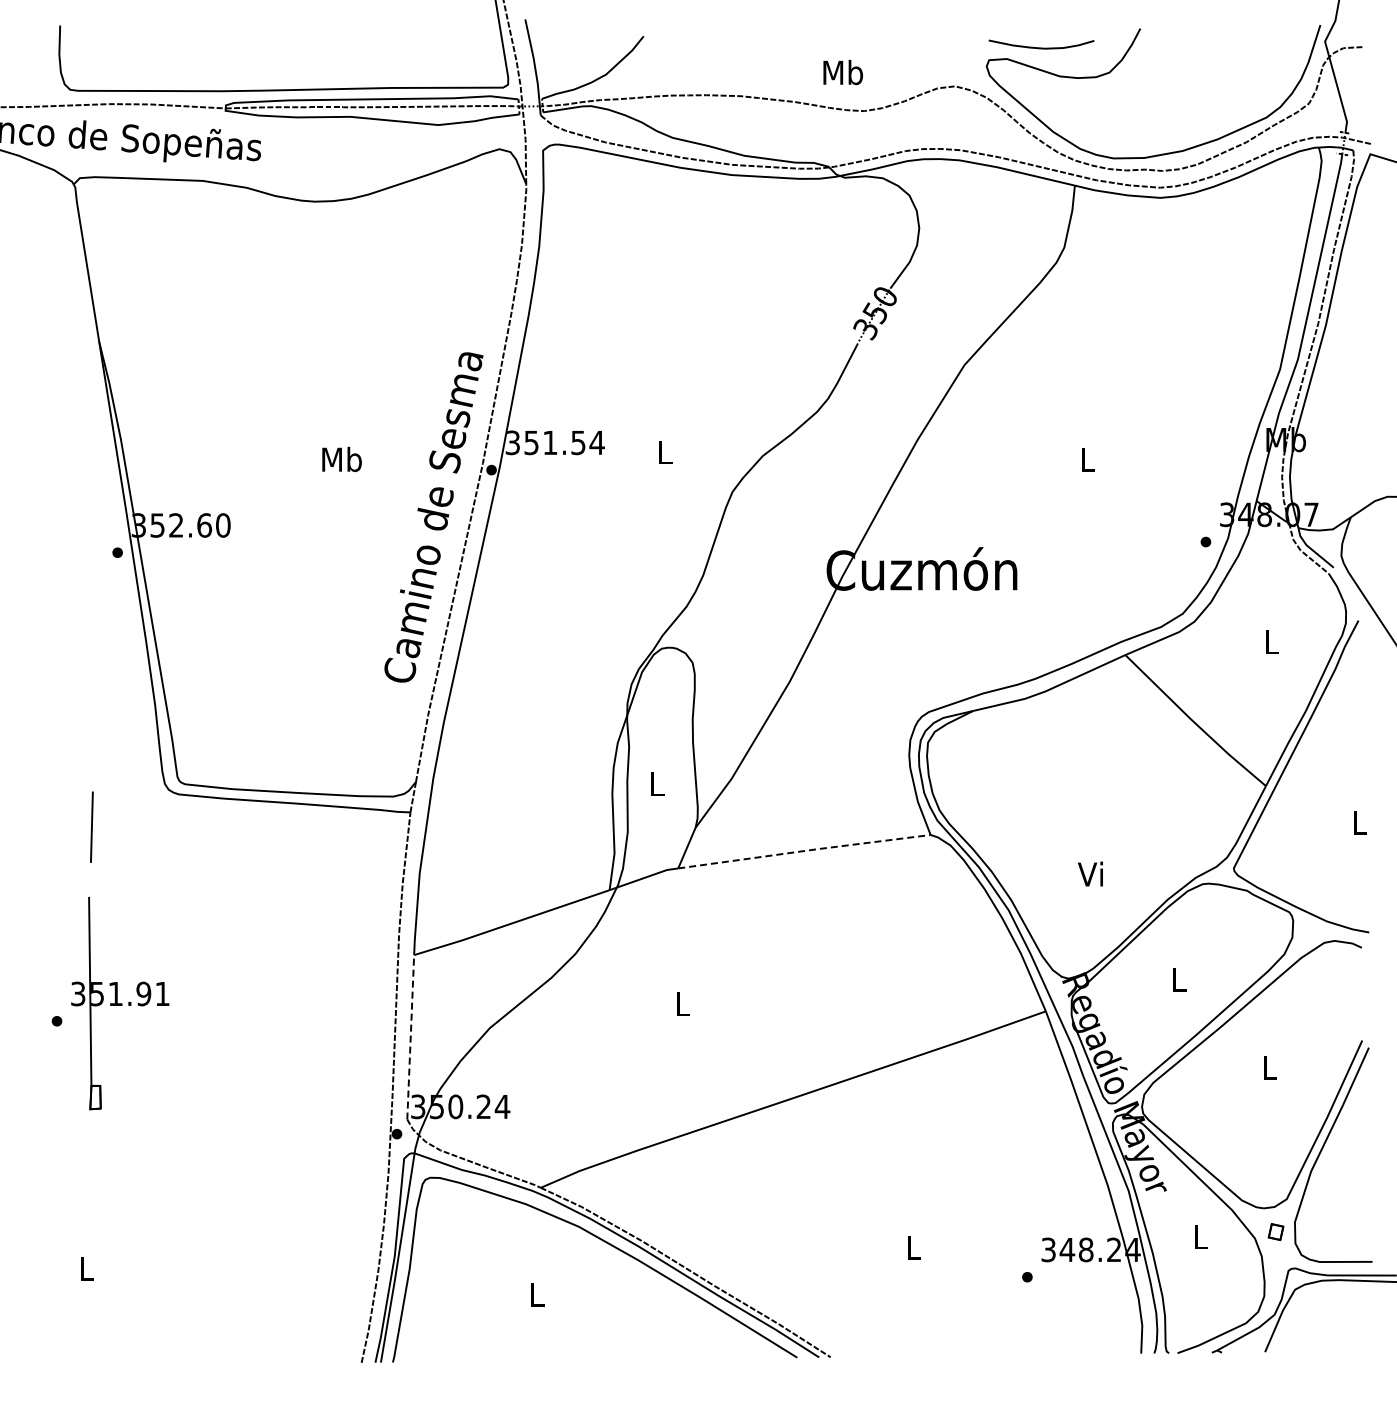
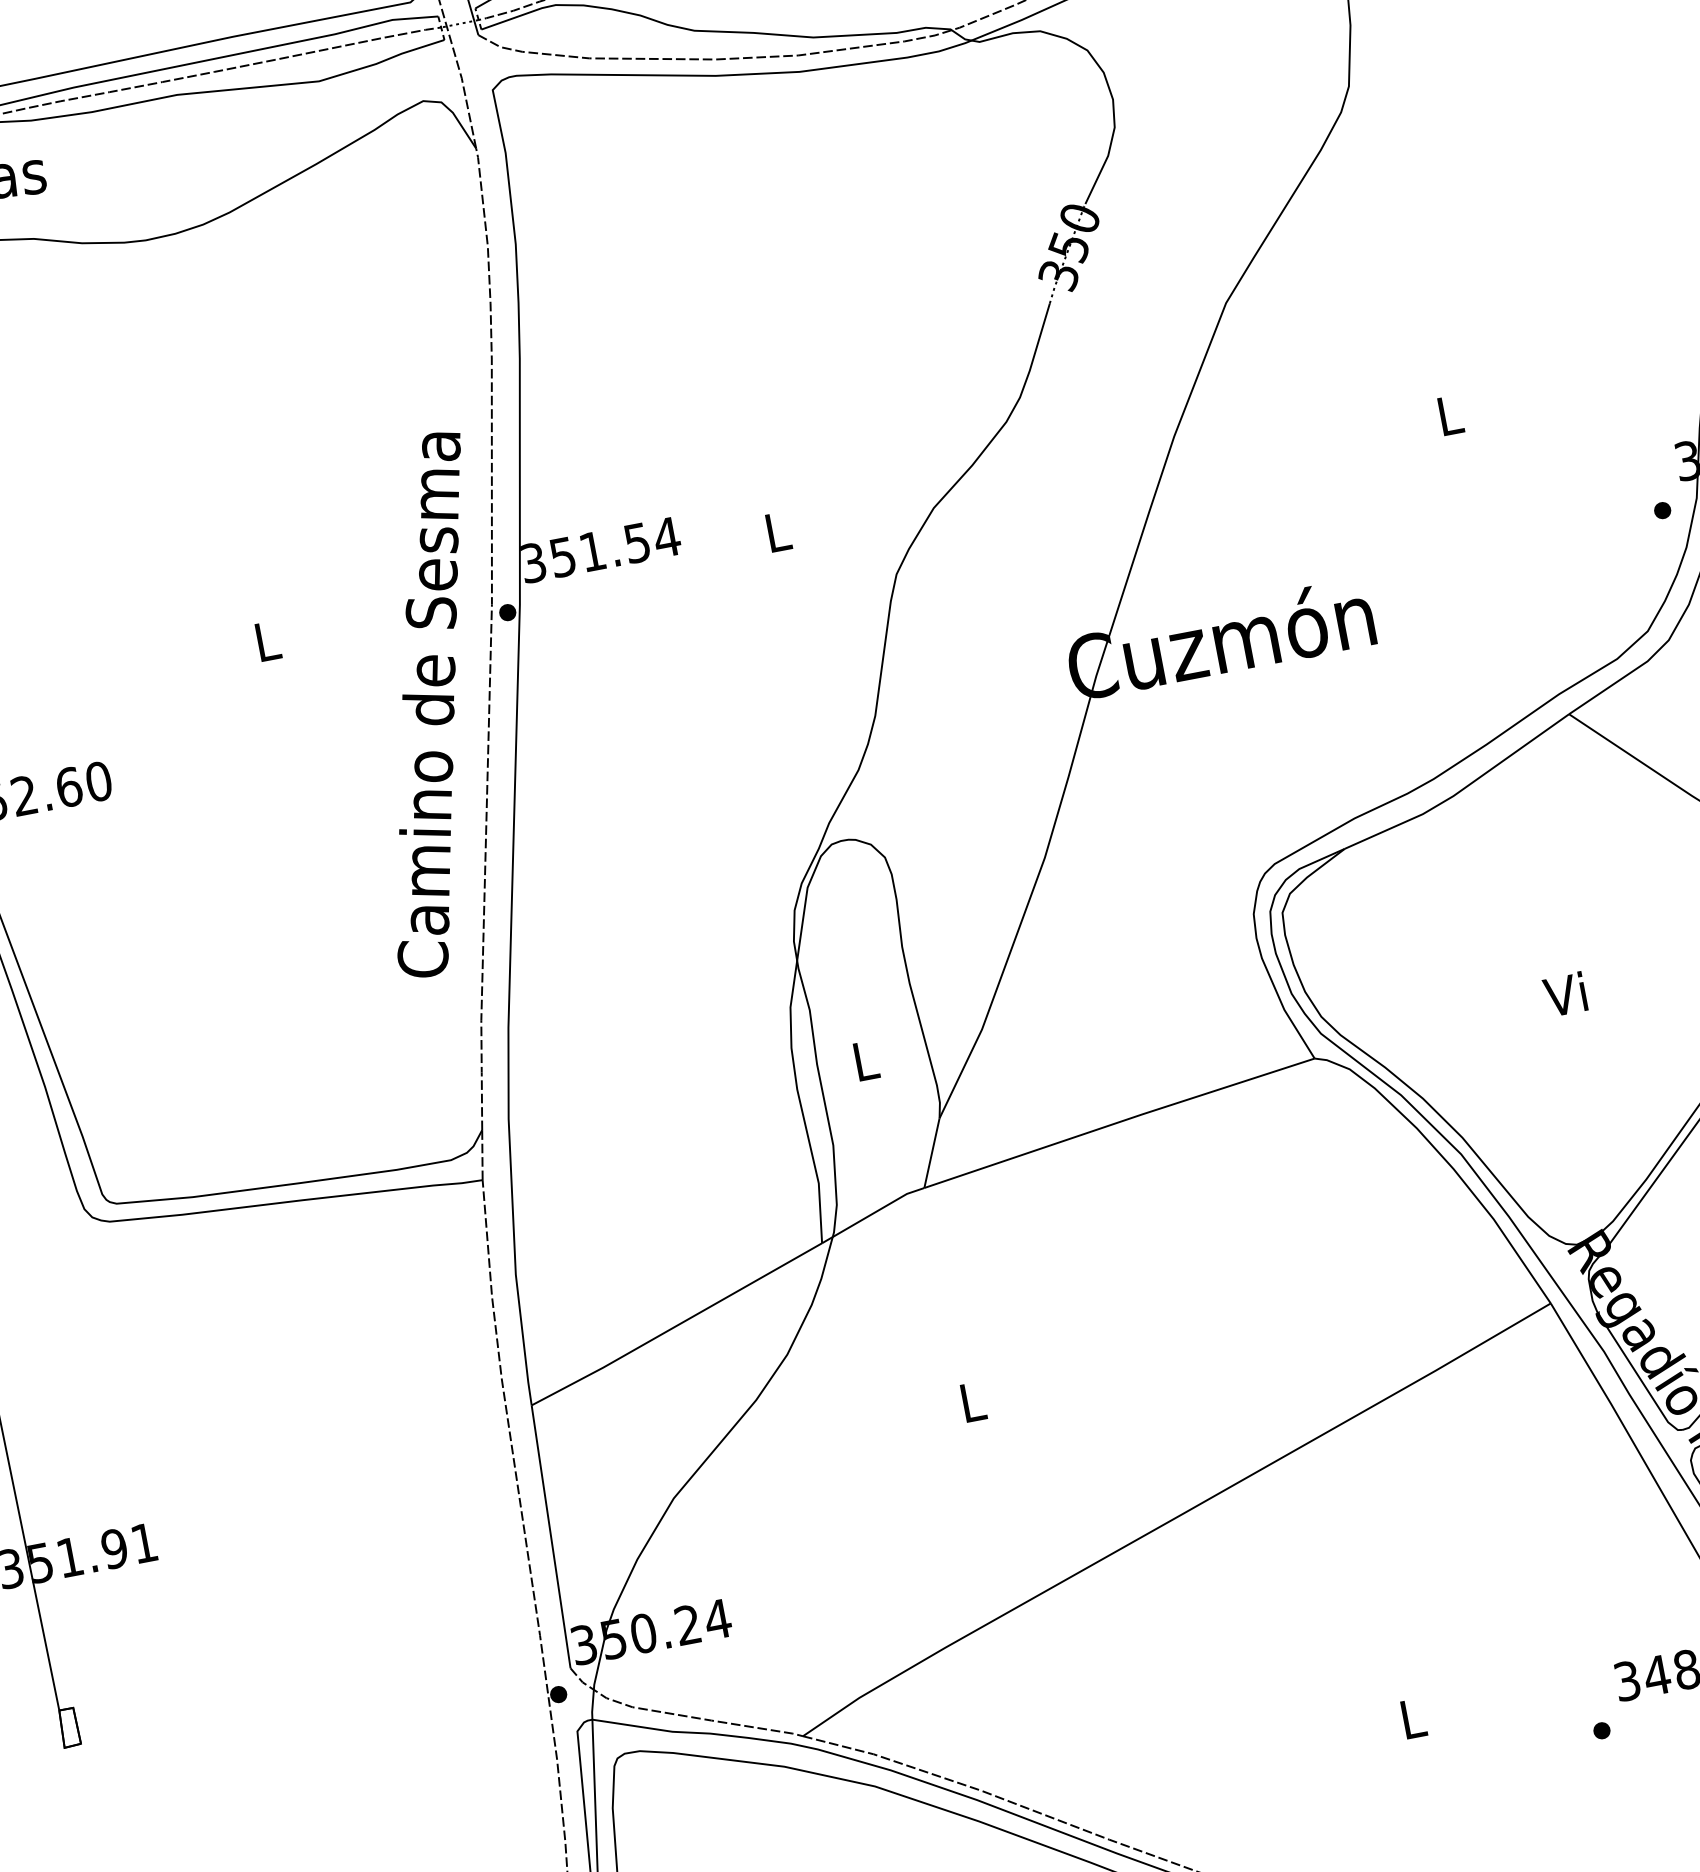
text: (341, 459) -> (266, 641), Mb -> L
line: (805, 850) -> (1120, 1121), dashed -> solid
text: (1090, 873) -> (1565, 993), moved
line: (410, 1036) -> (550, 1535), dashed -> solid

